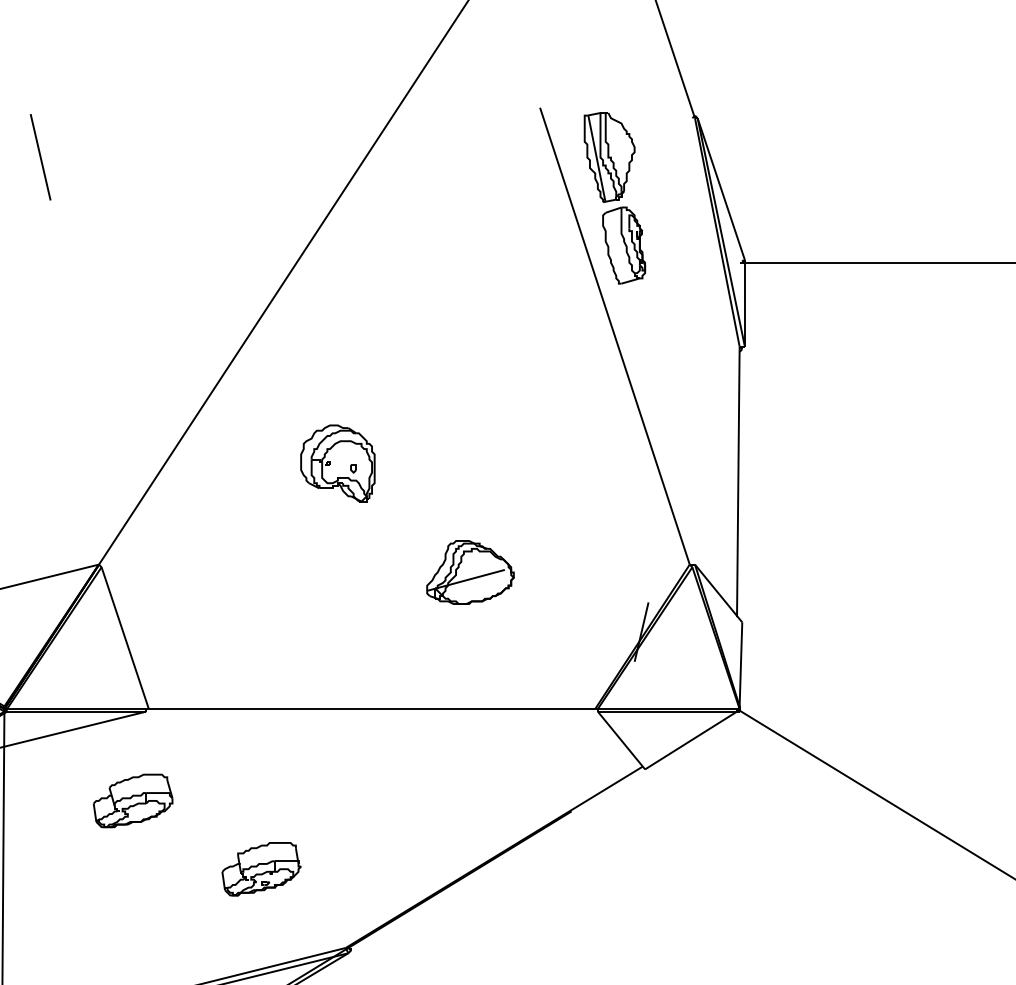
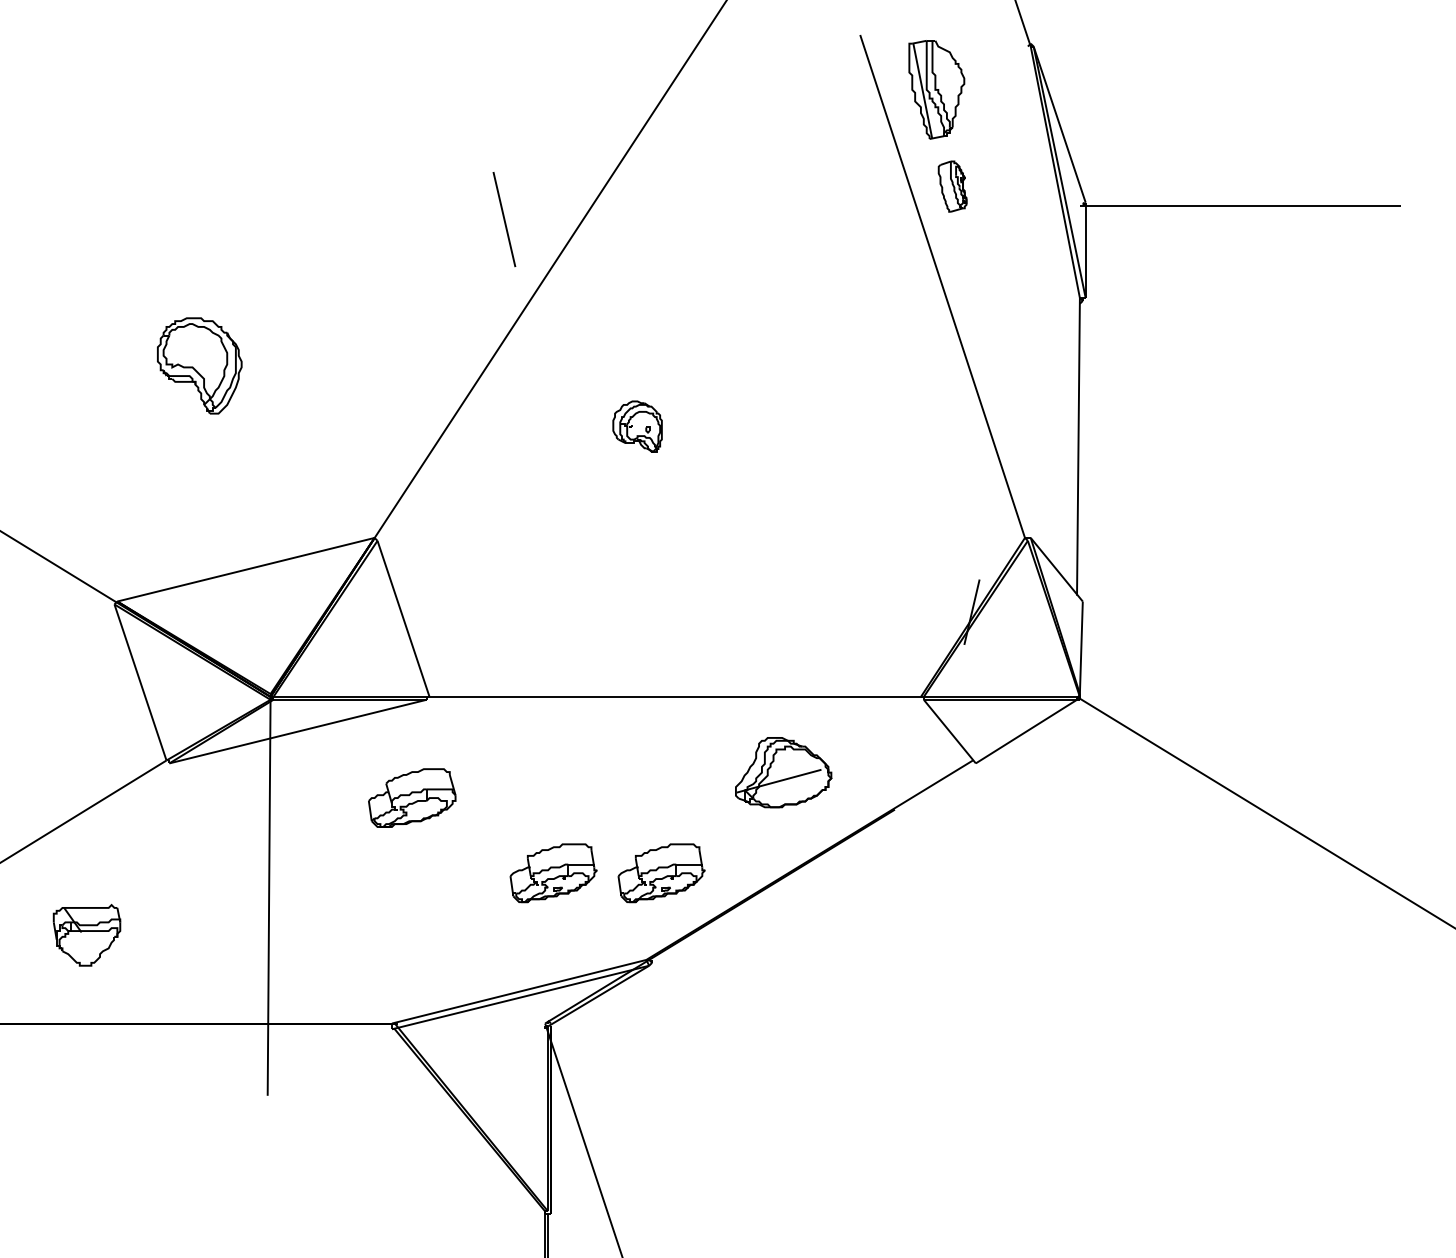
line: (40, 157) -> (504, 219), moved
part: (623, 245) -> (952, 186), size x0.6
part: (337, 463) -> (637, 426), size x0.6
part: (470, 572) -> (783, 772), moved
part: (359, 869) -> (661, 873), added

